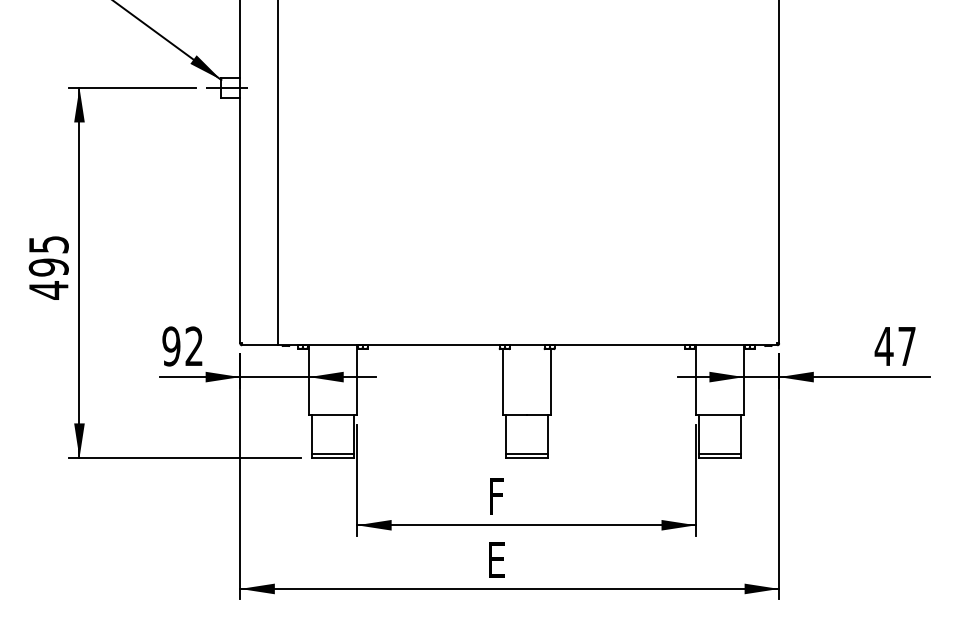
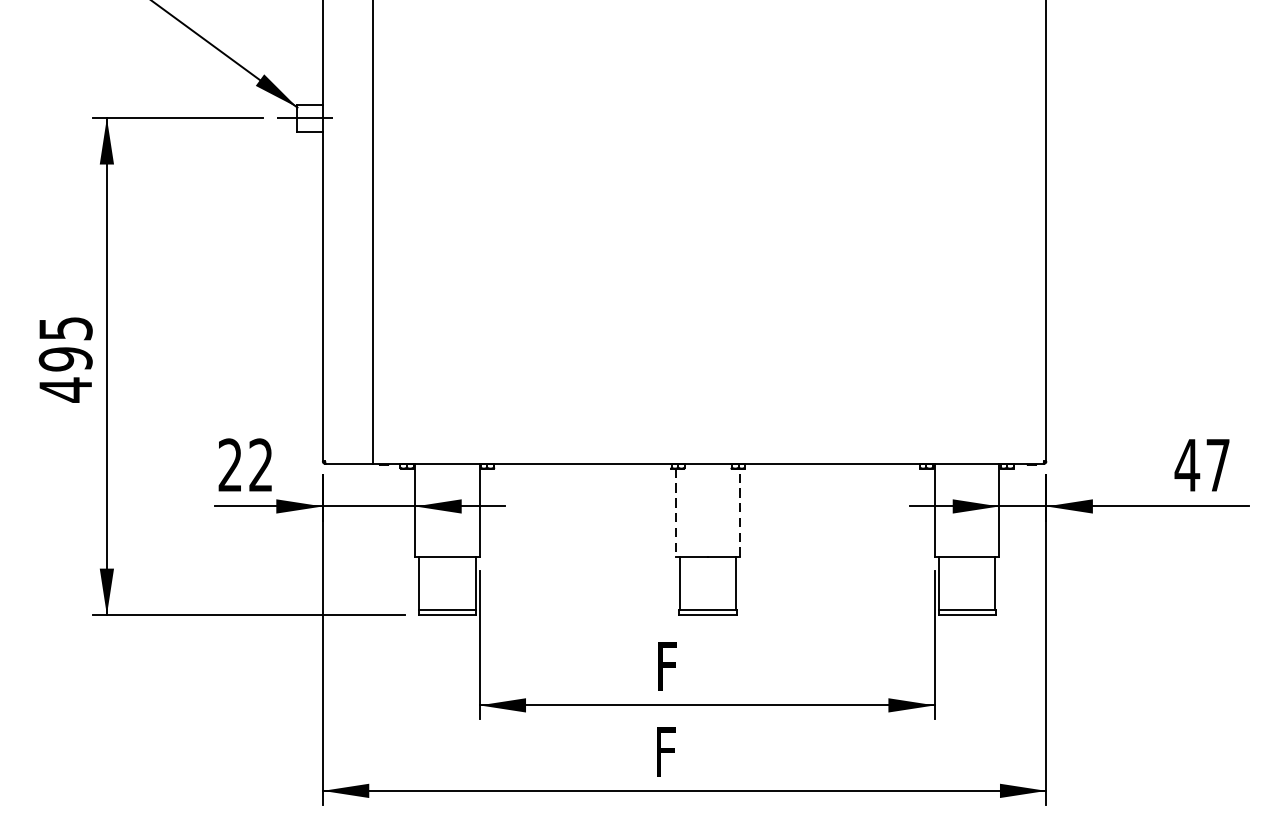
text: (171, 346) -> (230, 465), 92 -> 22
line: (503, 381) -> (676, 512), solid -> dashed
line: (551, 381) -> (740, 512), solid -> dashed
text: (498, 559) -> (669, 751), E -> F

